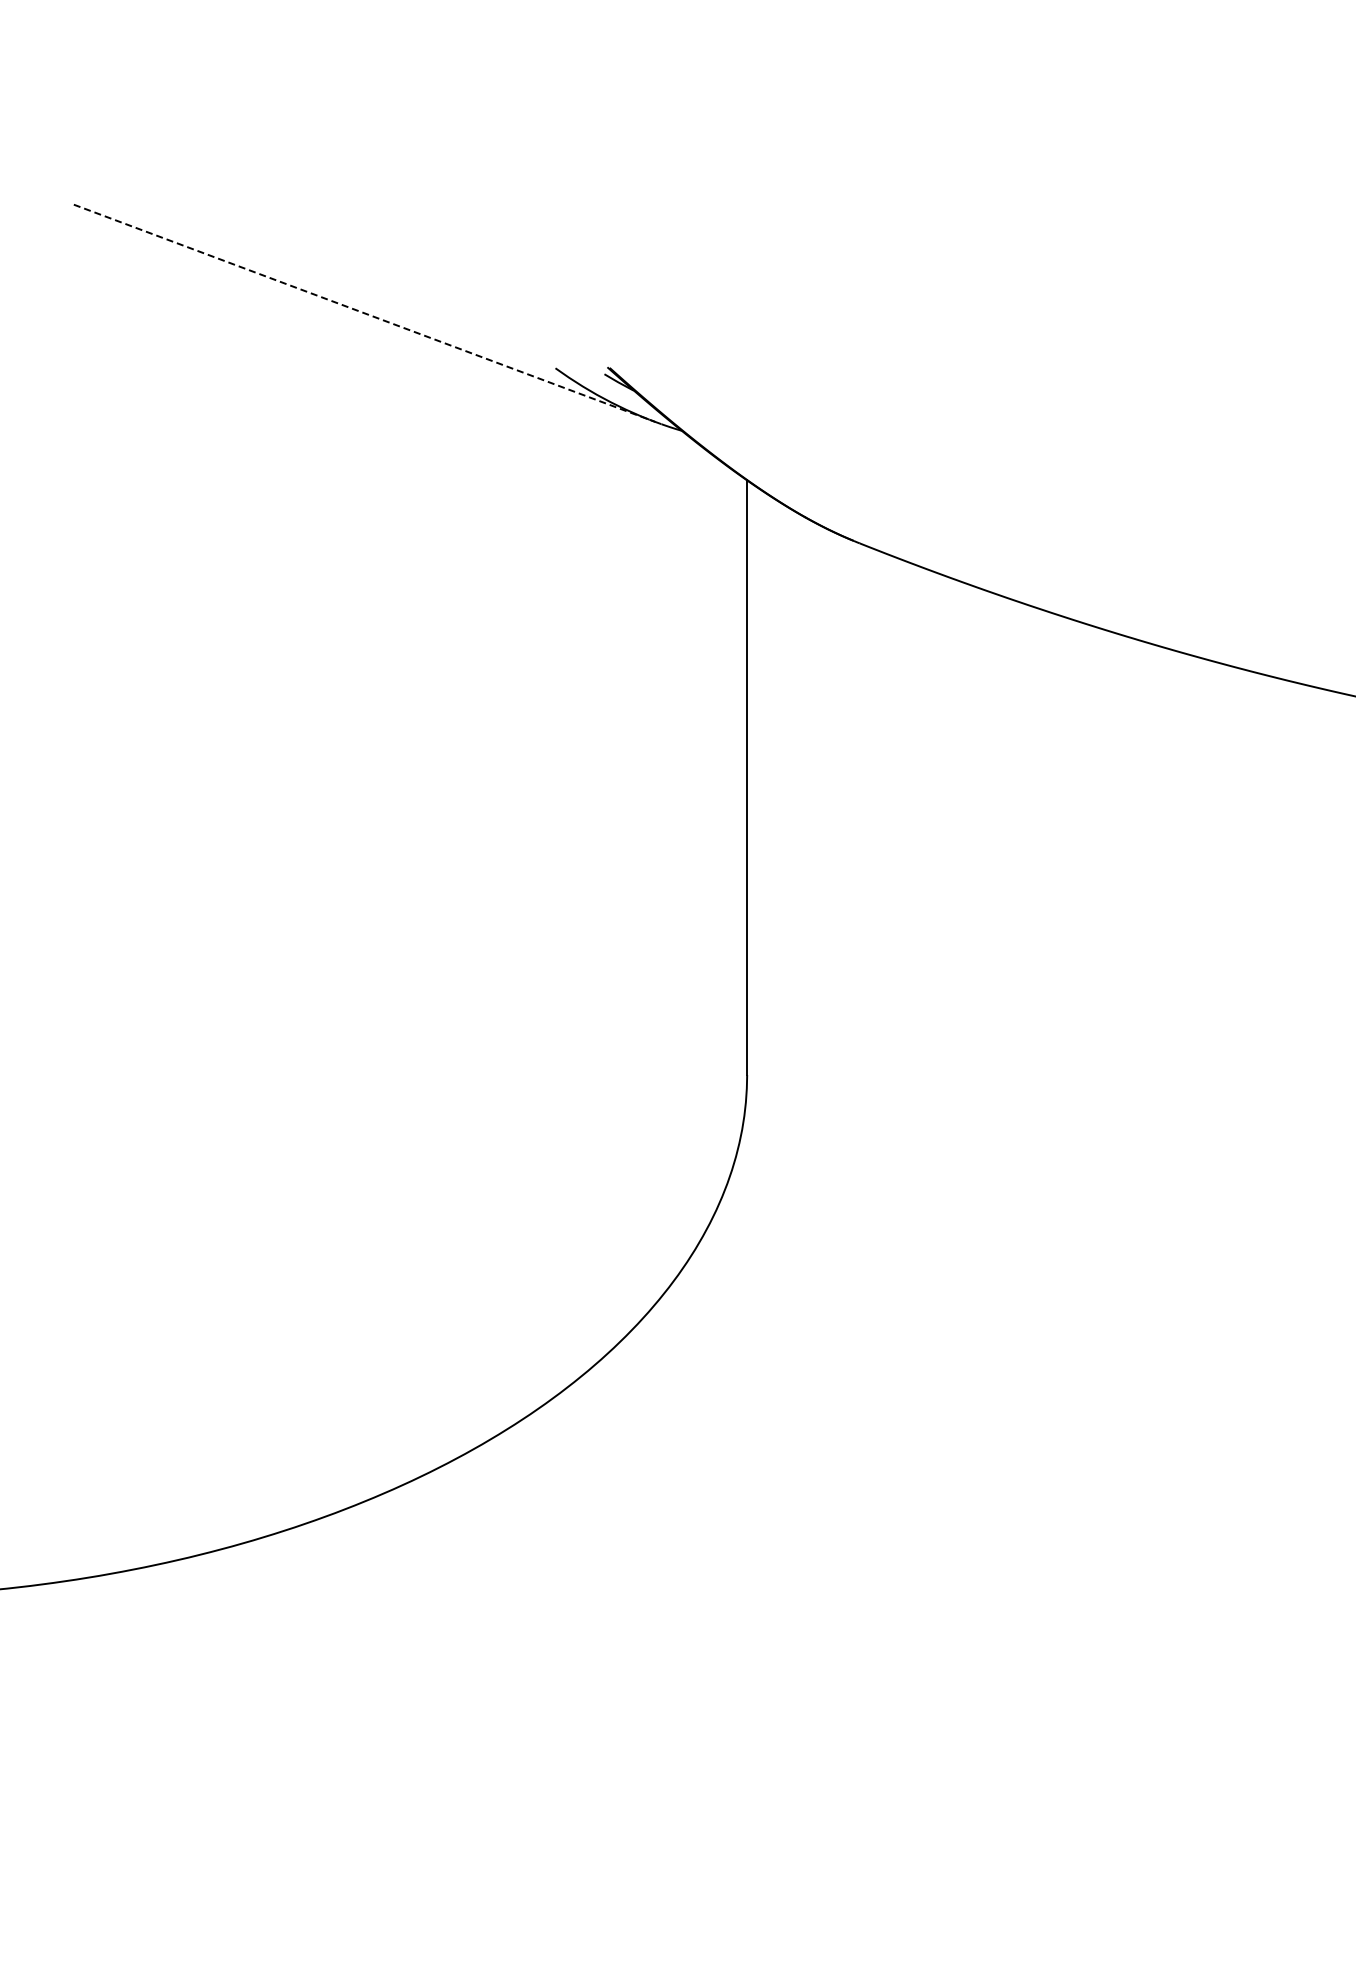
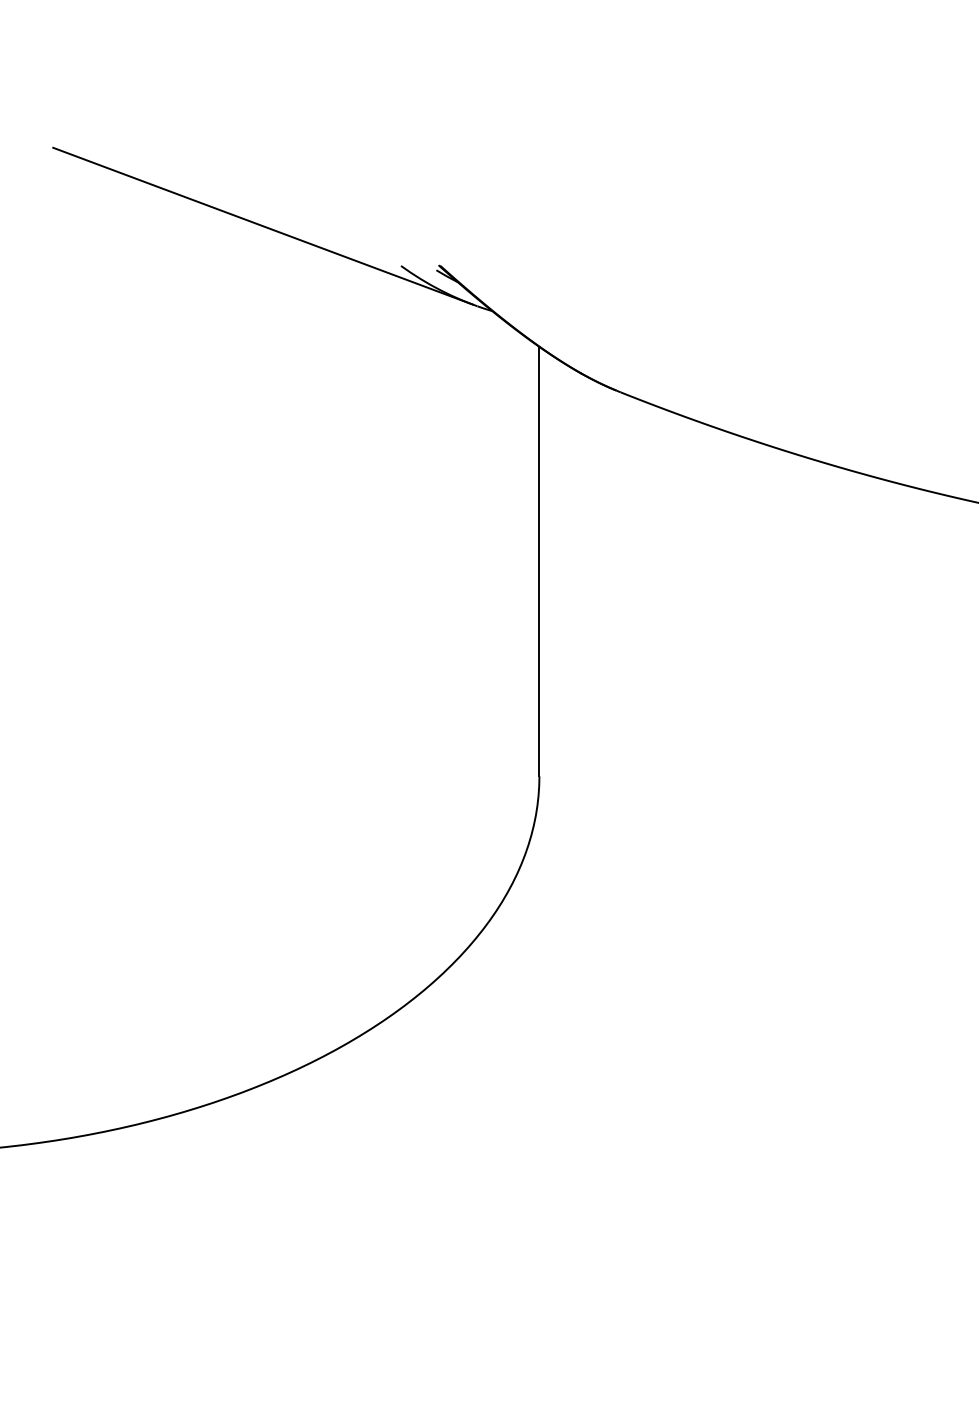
line: (365, 313) -> (263, 226), dashed -> solid

